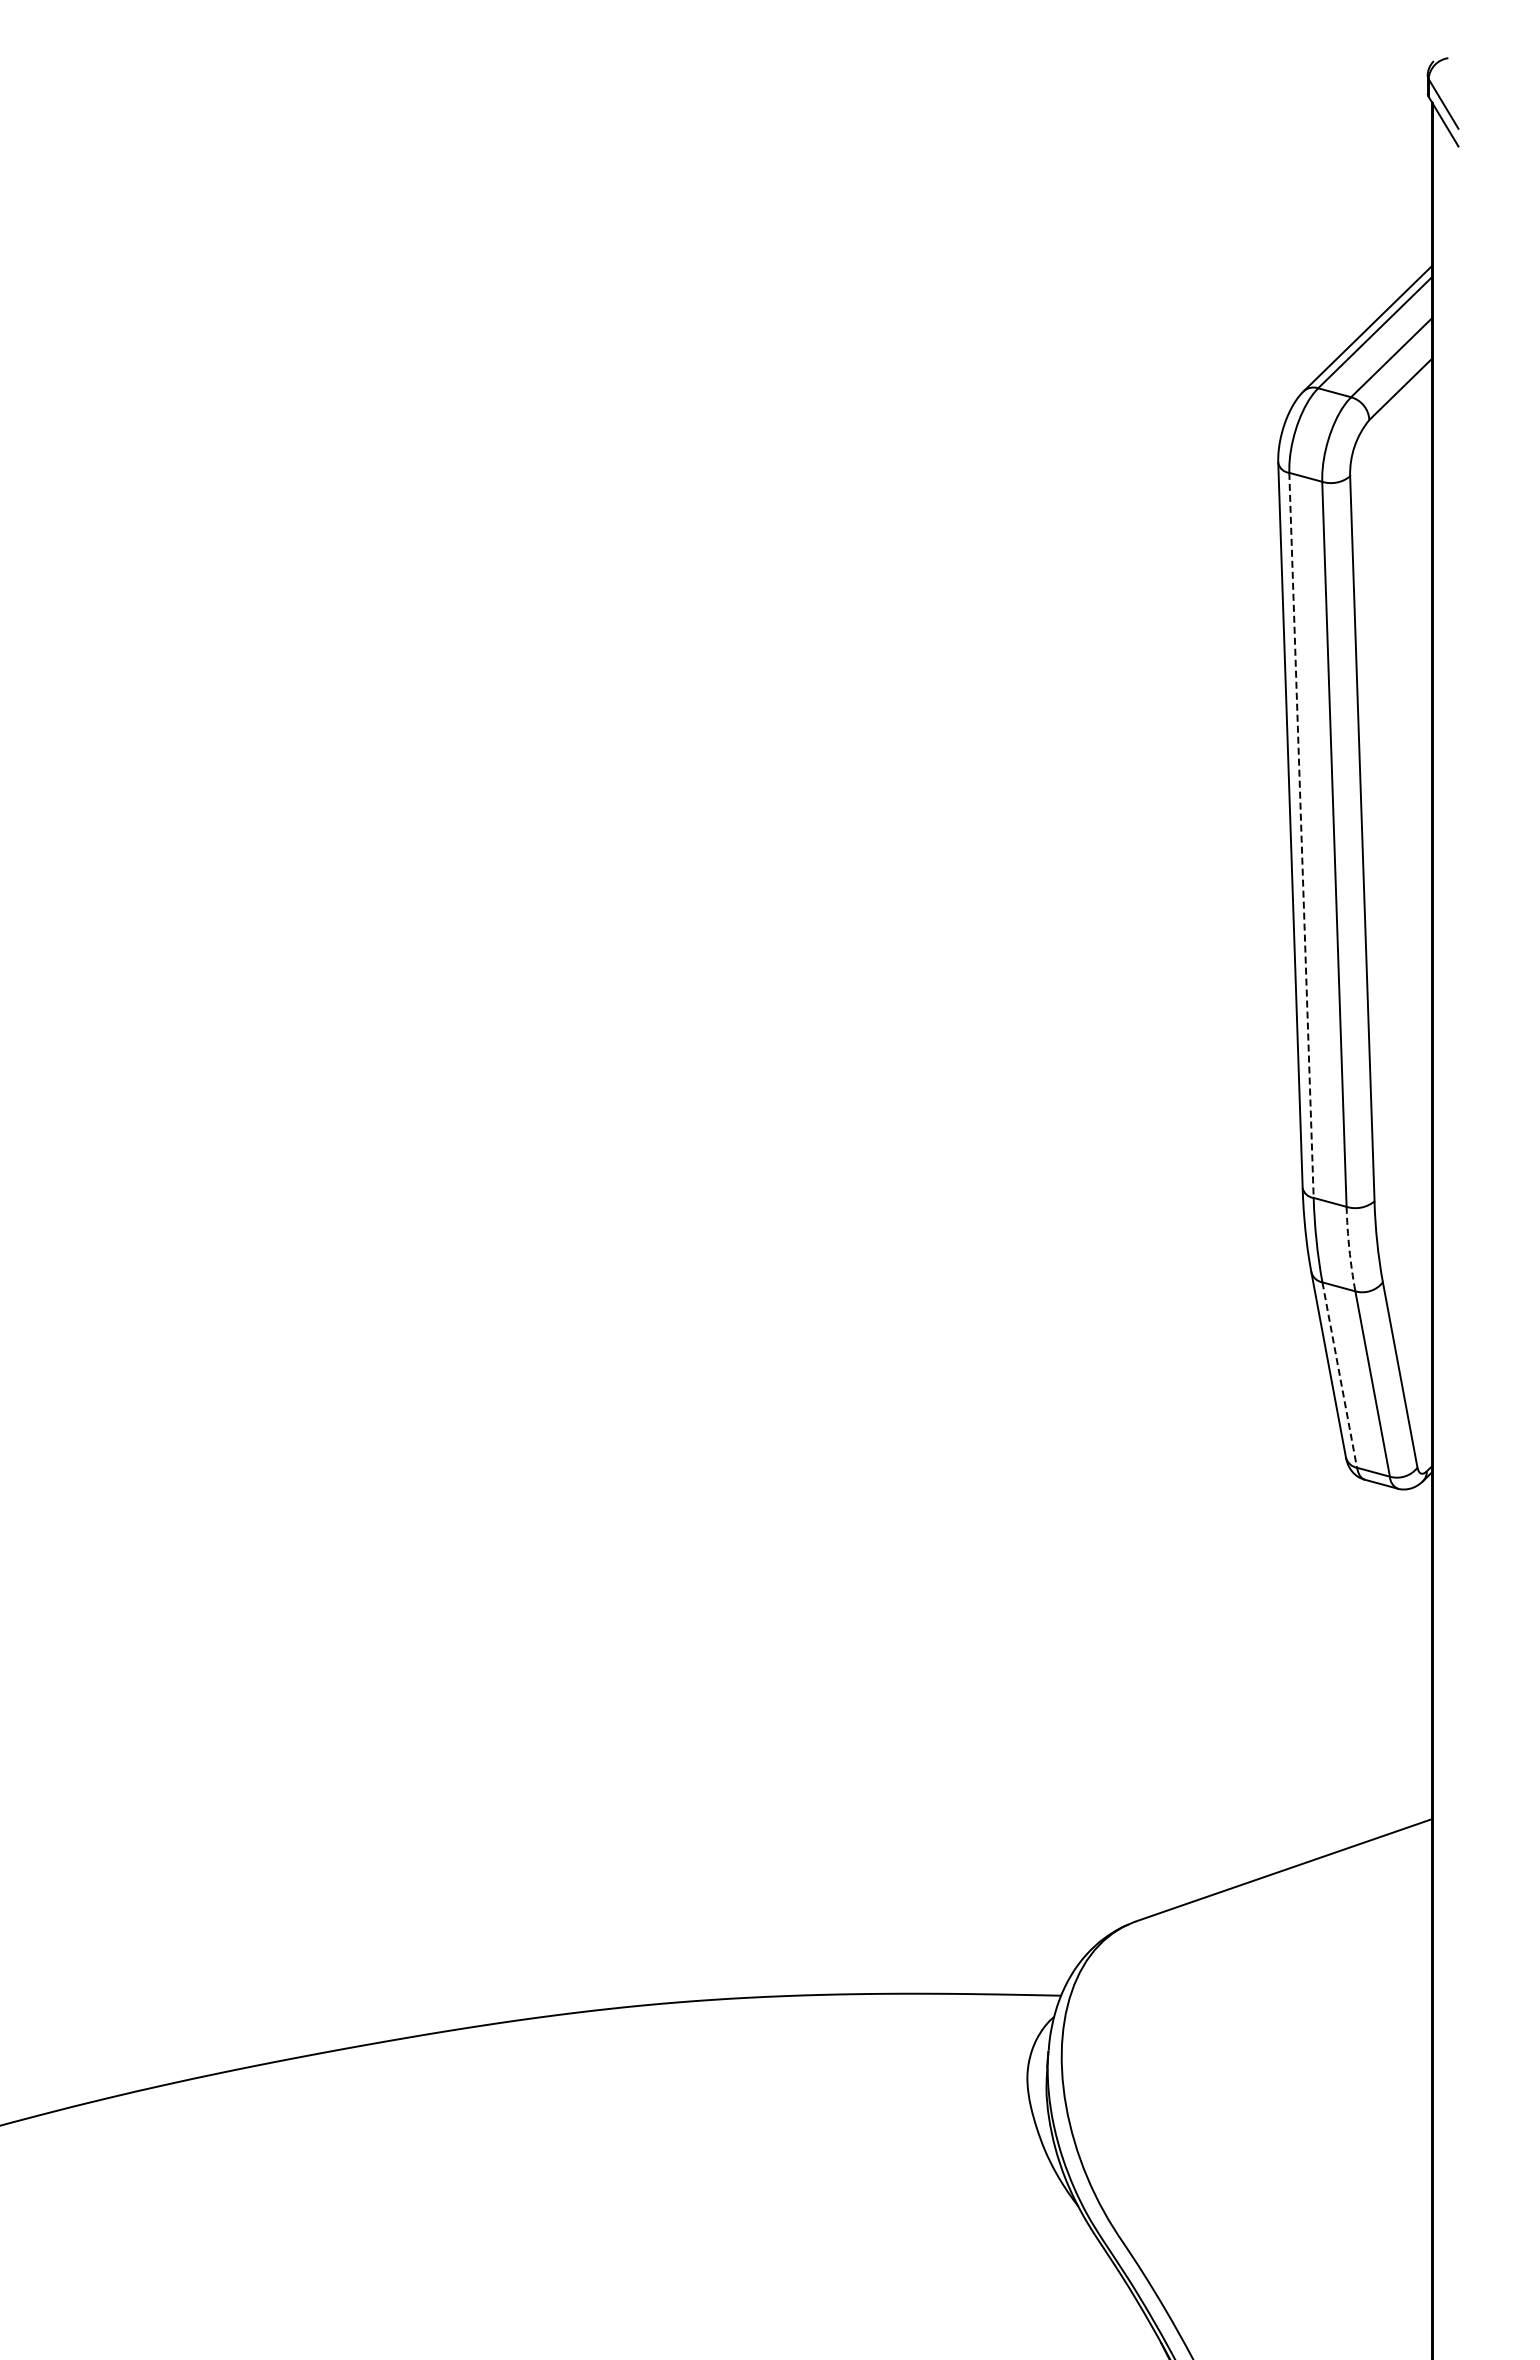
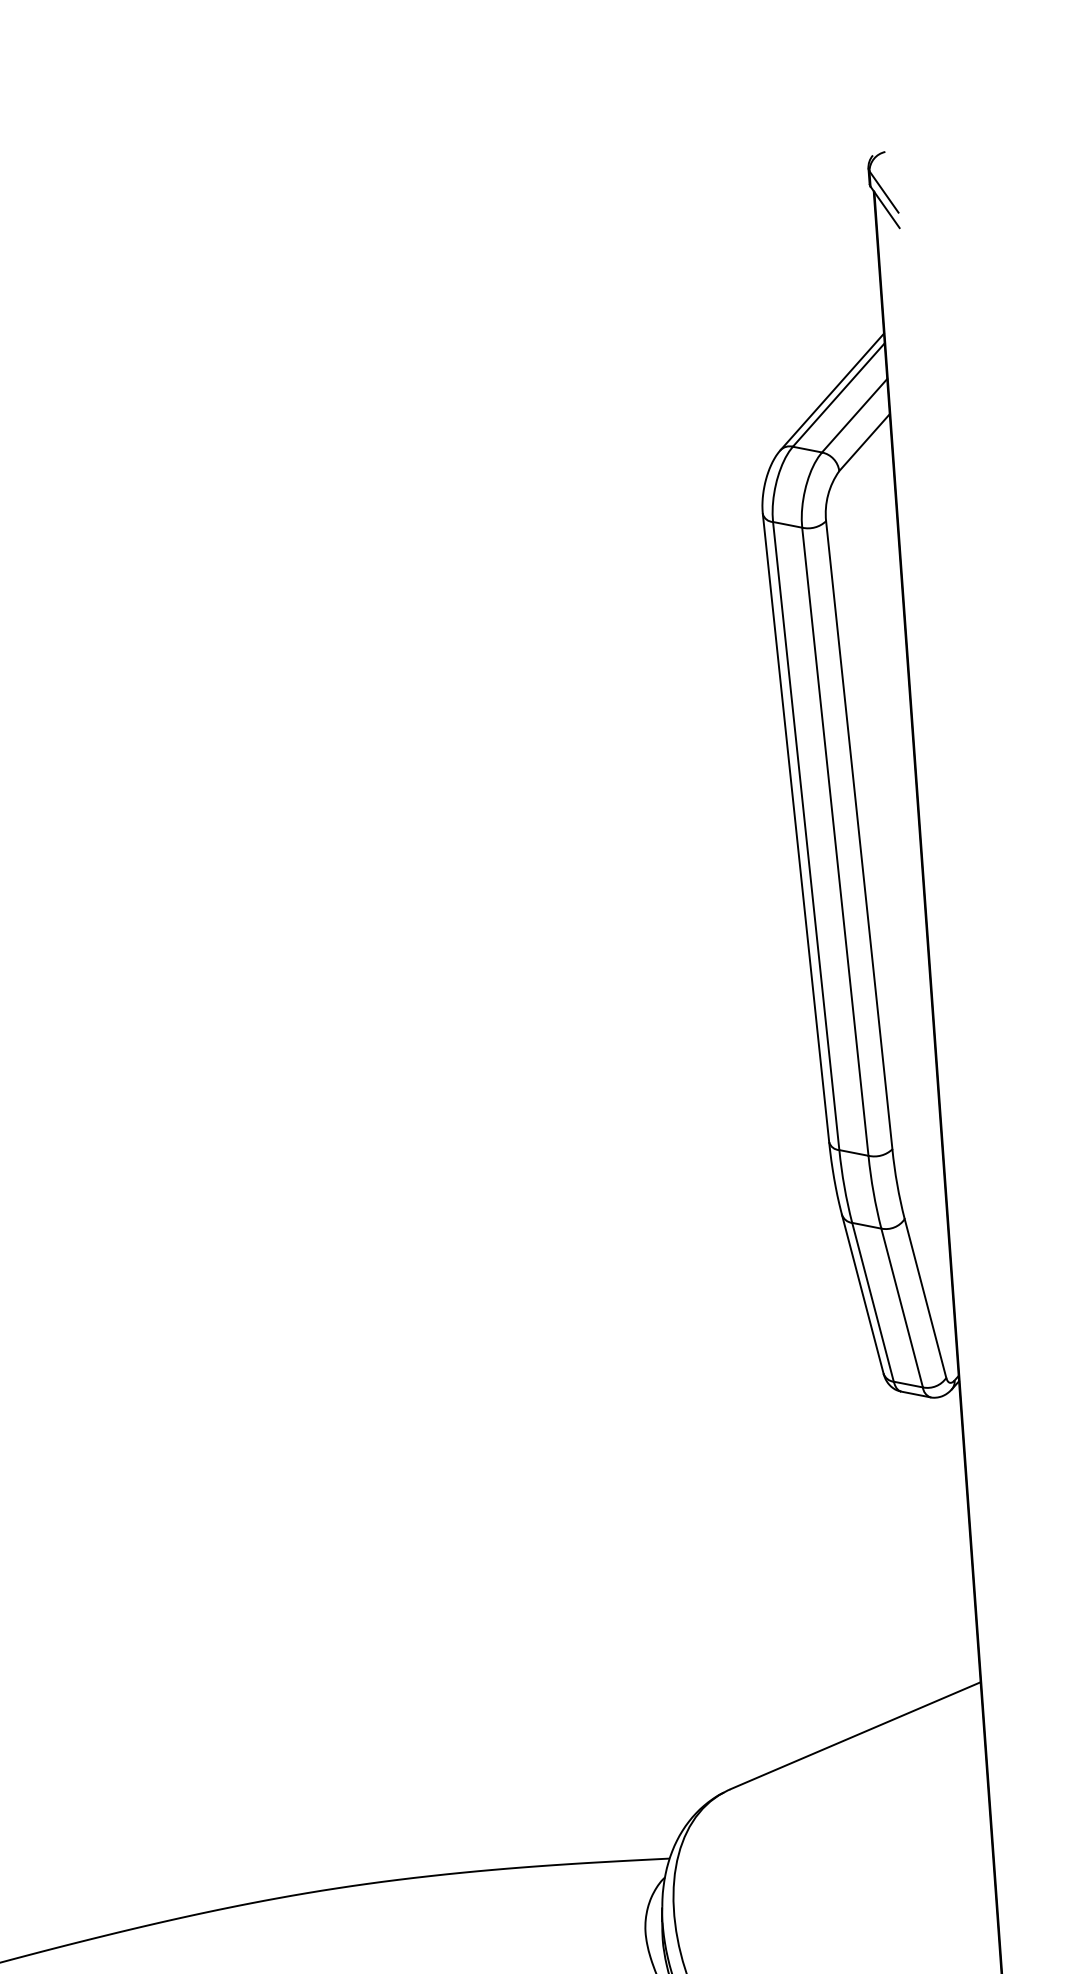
line: (1301, 835) -> (806, 836), dashed -> solid
arc: (1349, 1249) -> (873, 1192), dashed -> solid
line: (1339, 1375) -> (872, 1302), dashed -> solid

